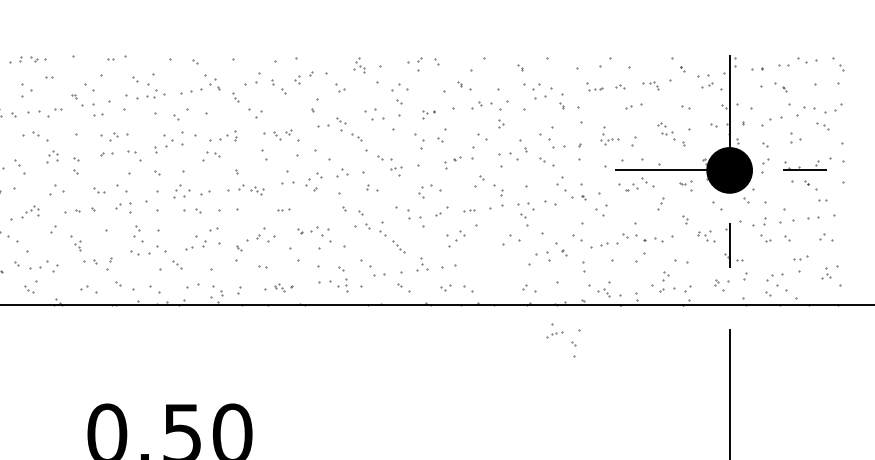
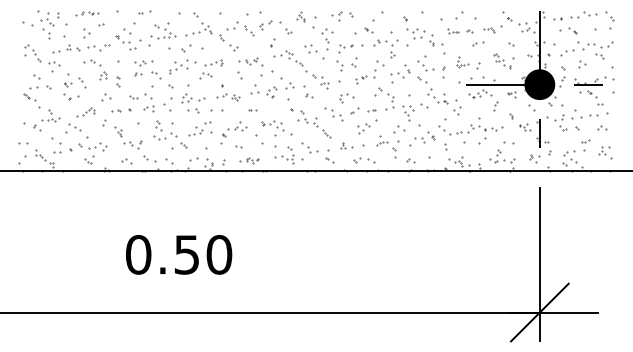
part: (428, 114) -> (345, 48), size x1.67
part: (429, 264) -> (346, 145), size x0.71
part: (563, 339) -> (387, 146), moved

